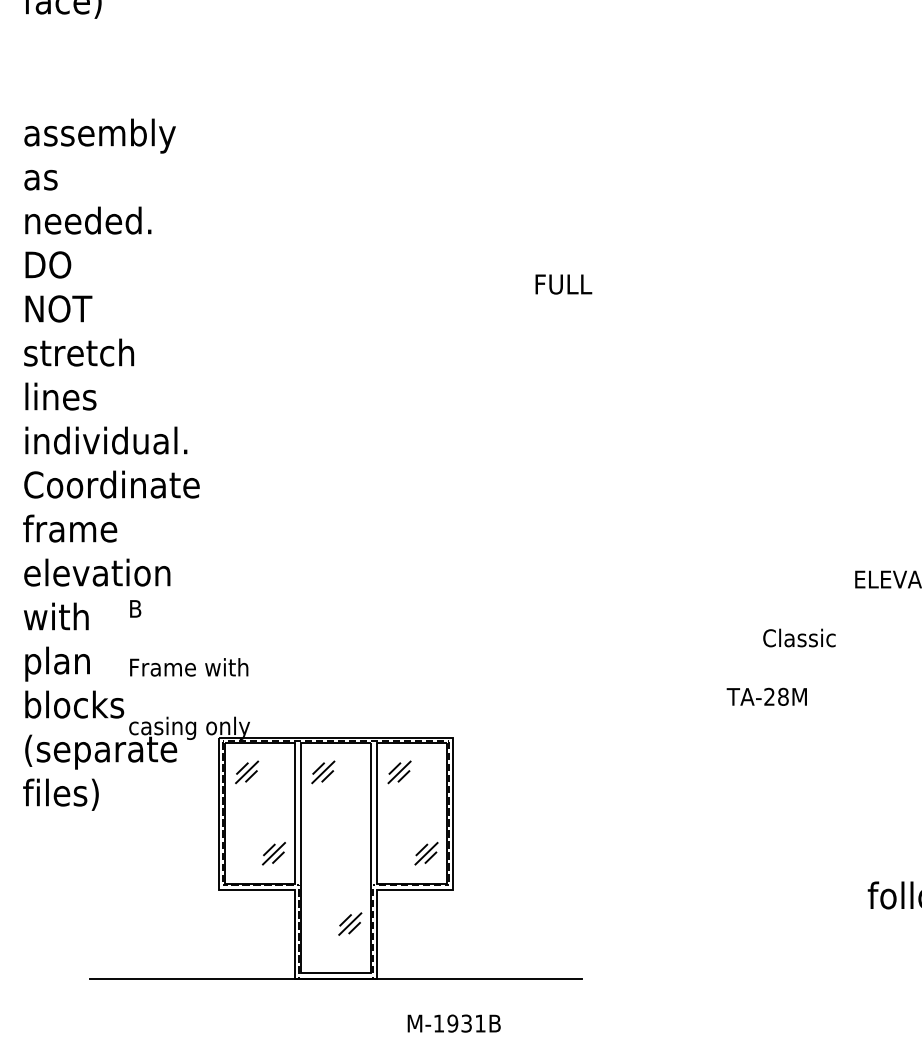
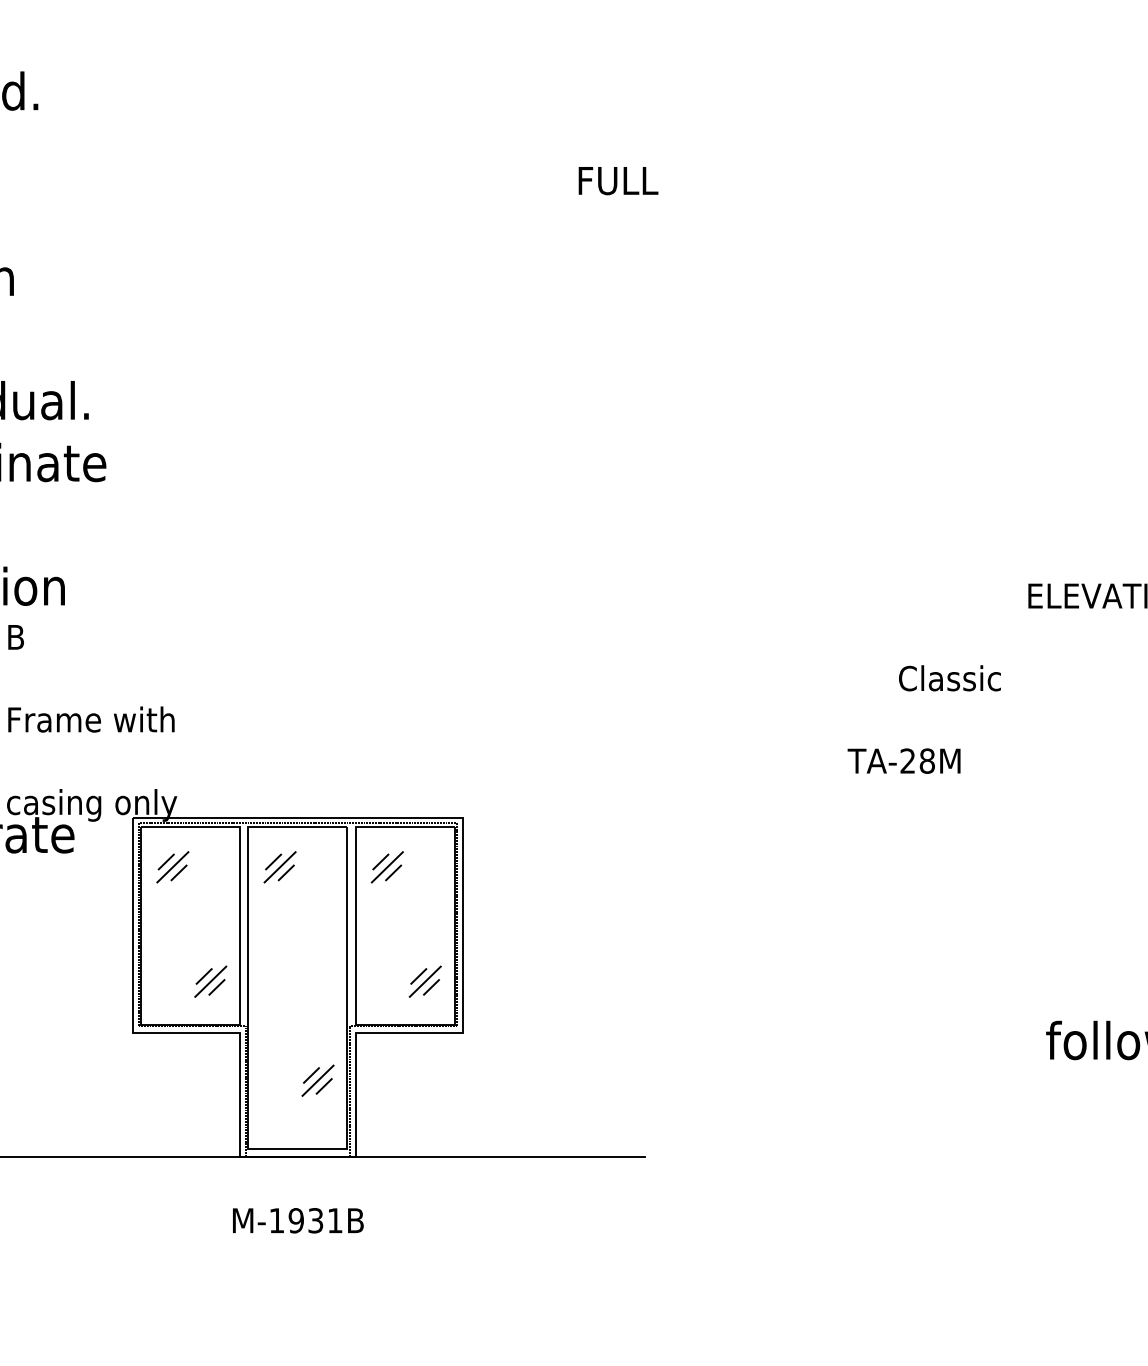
text: (453, 1023) -> (297, 1220), moved

